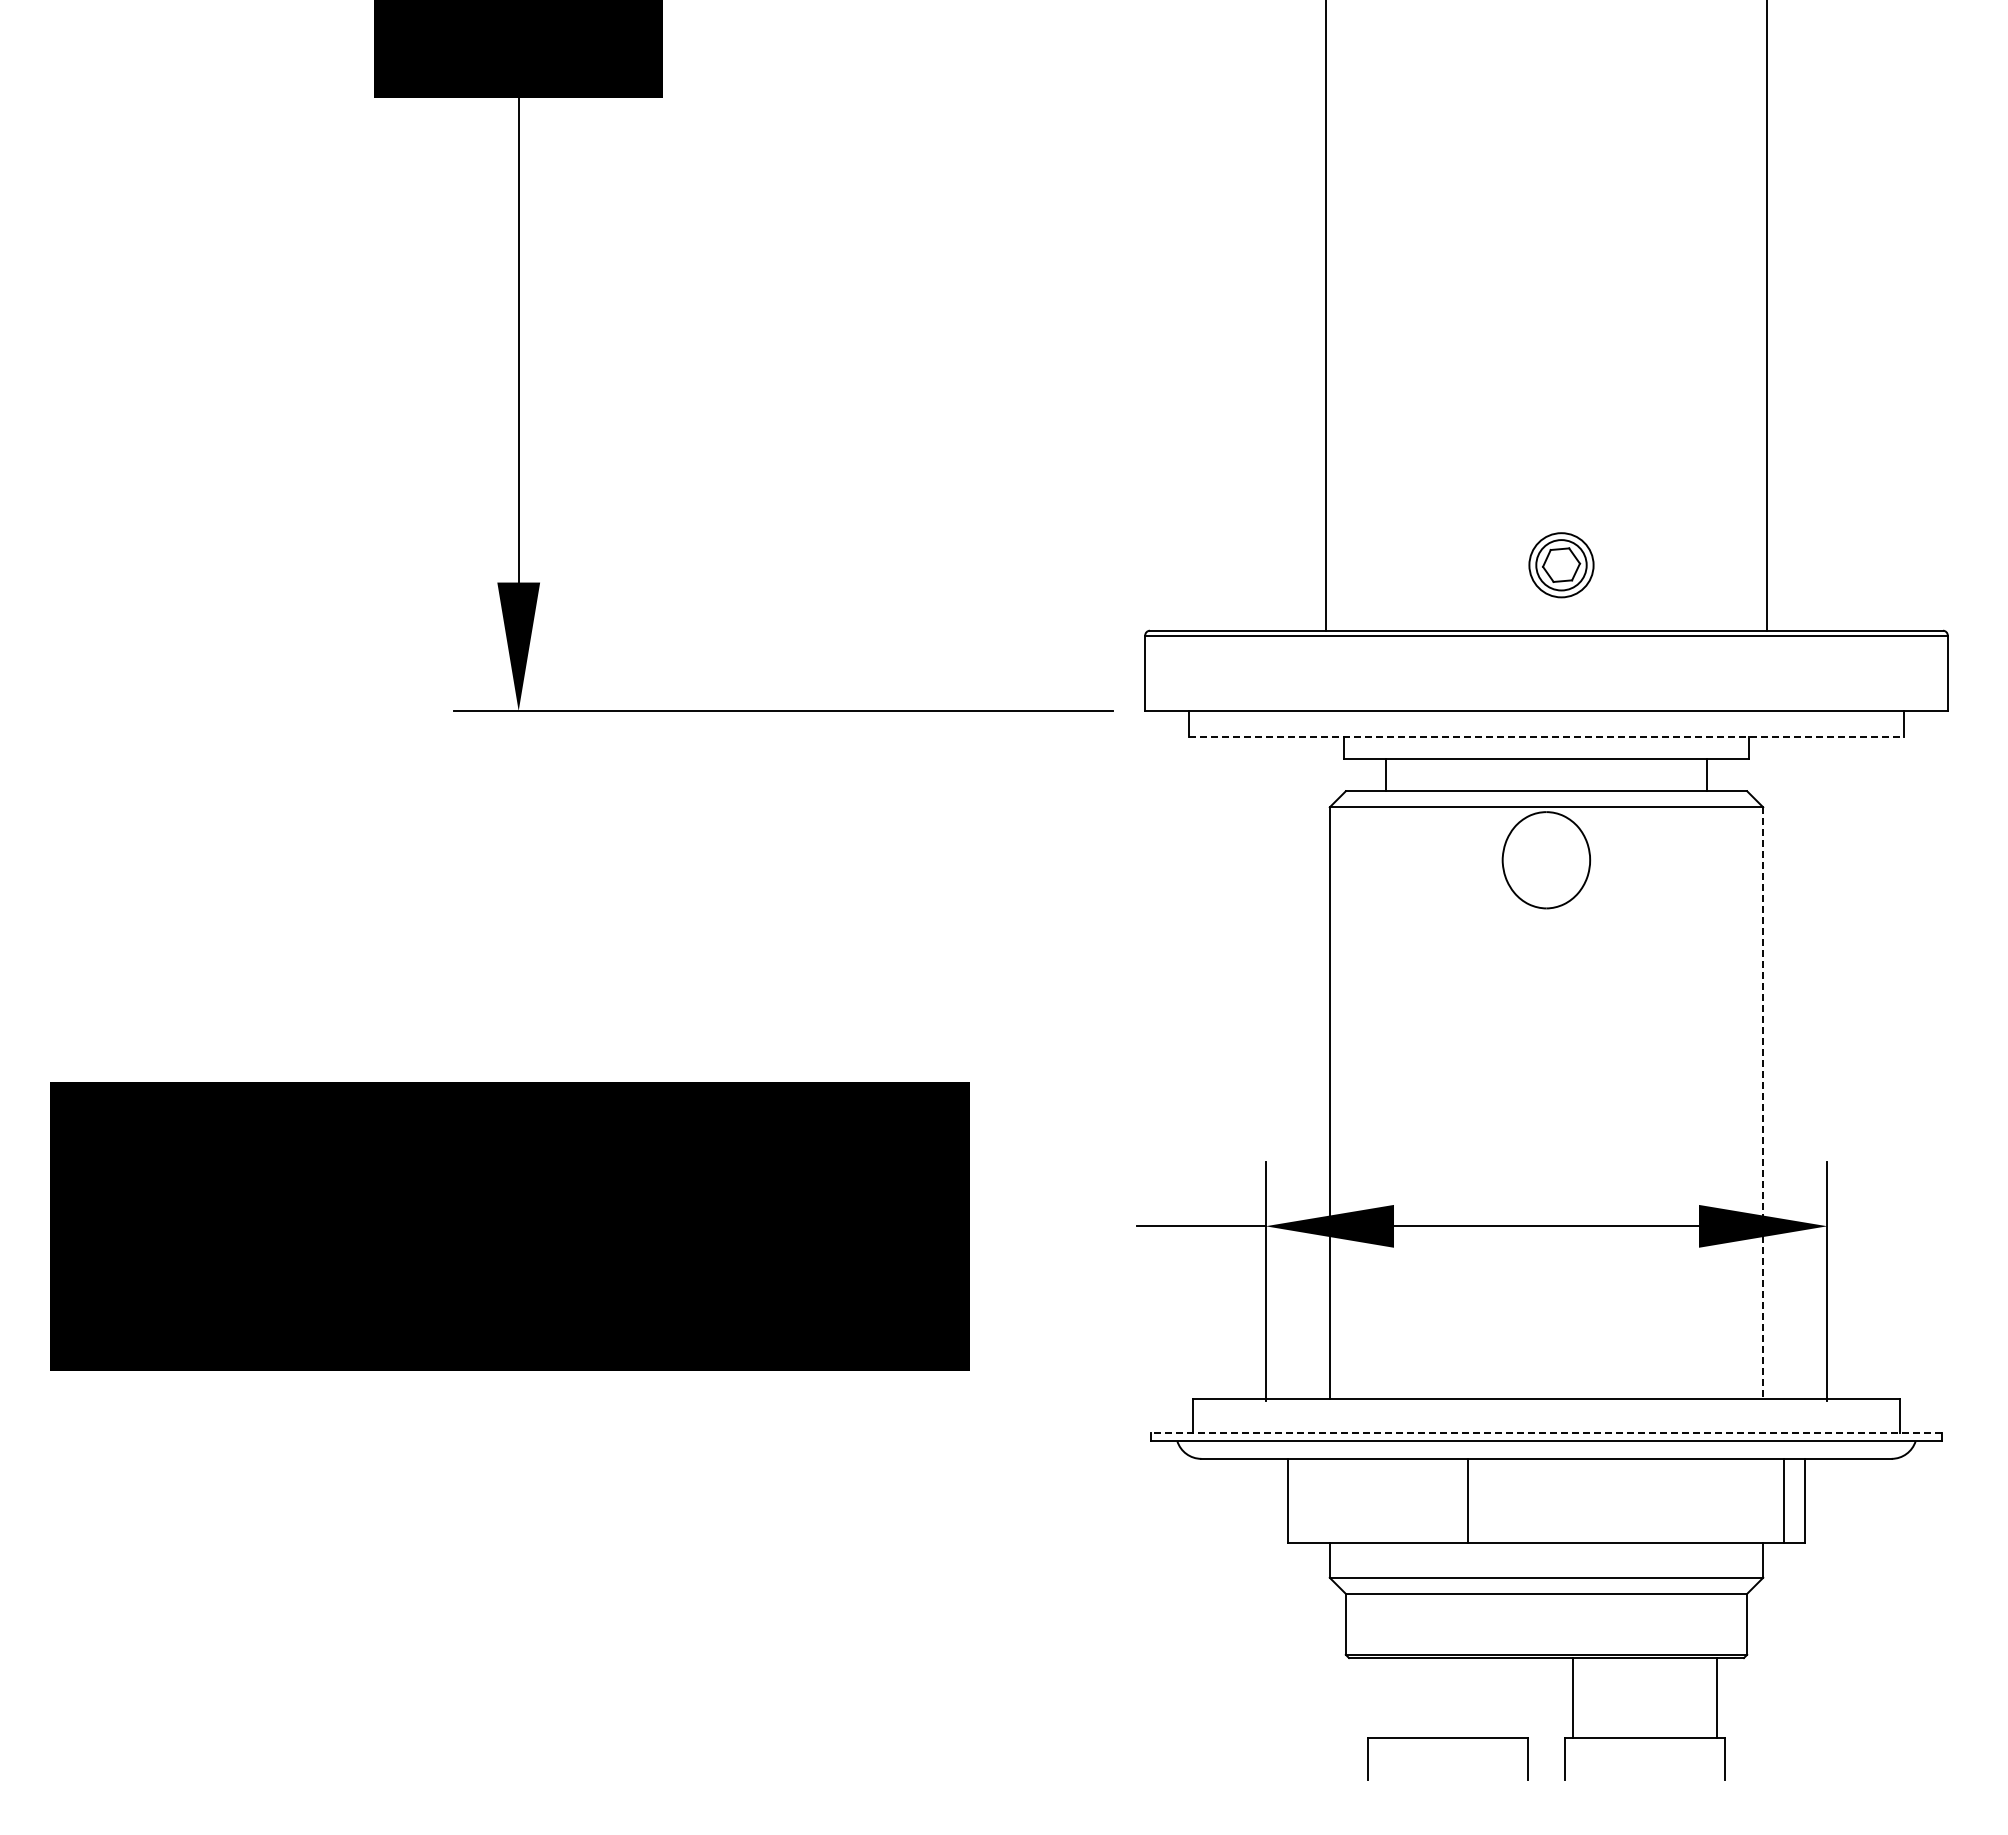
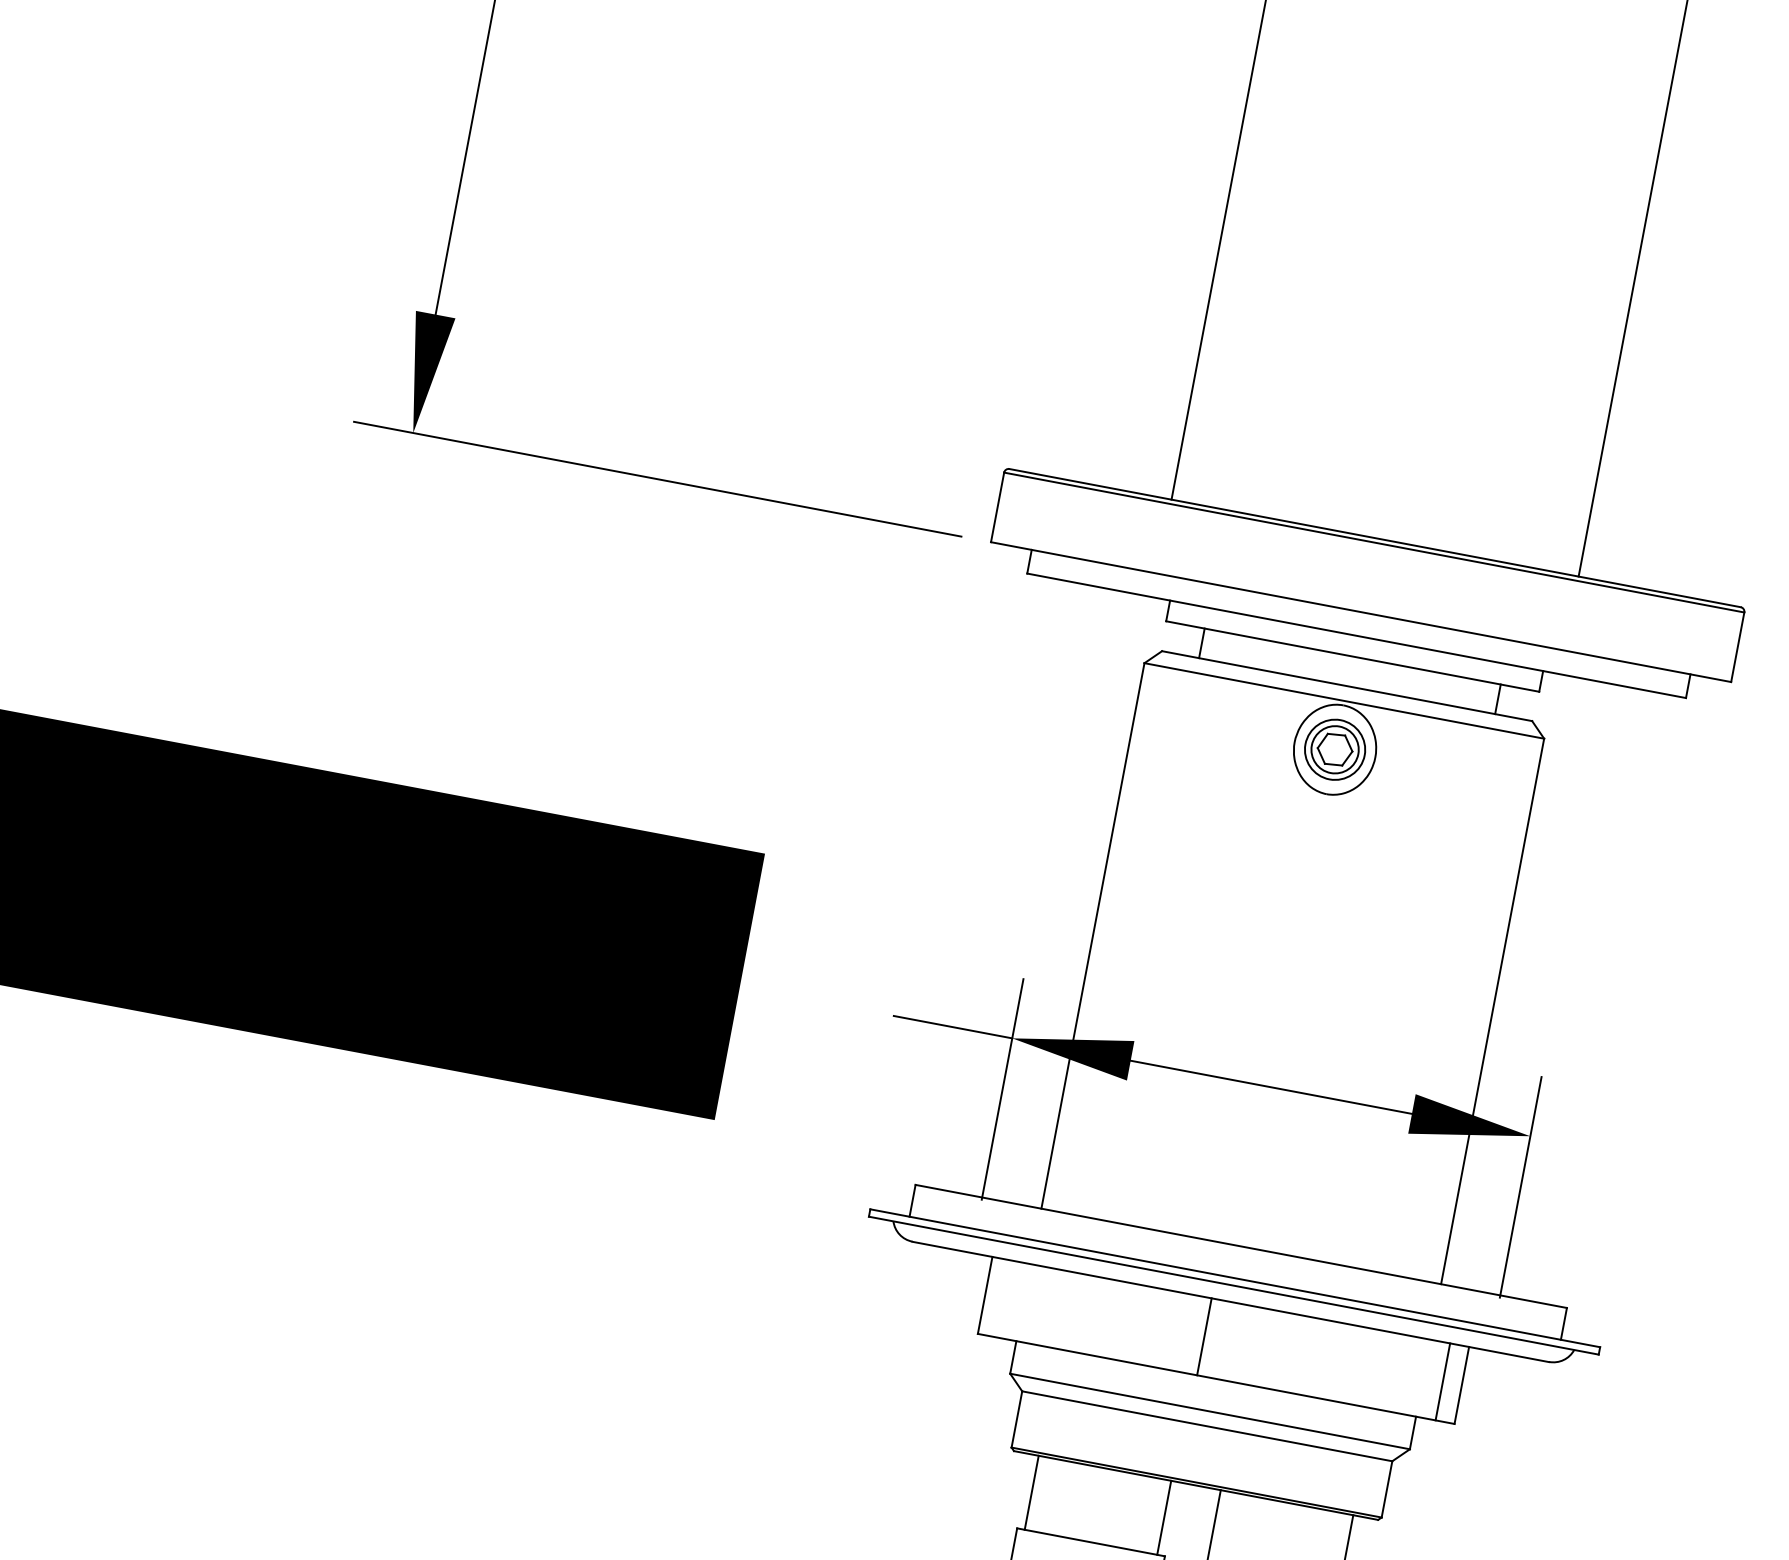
part: (1561, 565) -> (1335, 750), moved
line: (1547, 736) -> (1357, 635), dashed -> solid
line: (1763, 1103) -> (1492, 1011), dashed -> solid
line: (1546, 1433) -> (1235, 1278), dashed -> solid
line: (1467, 1500) -> (1204, 1336), moved
line: (1375, 1698) -> (1031, 1492), added
line: (1519, 1698) -> (1164, 1518), added

